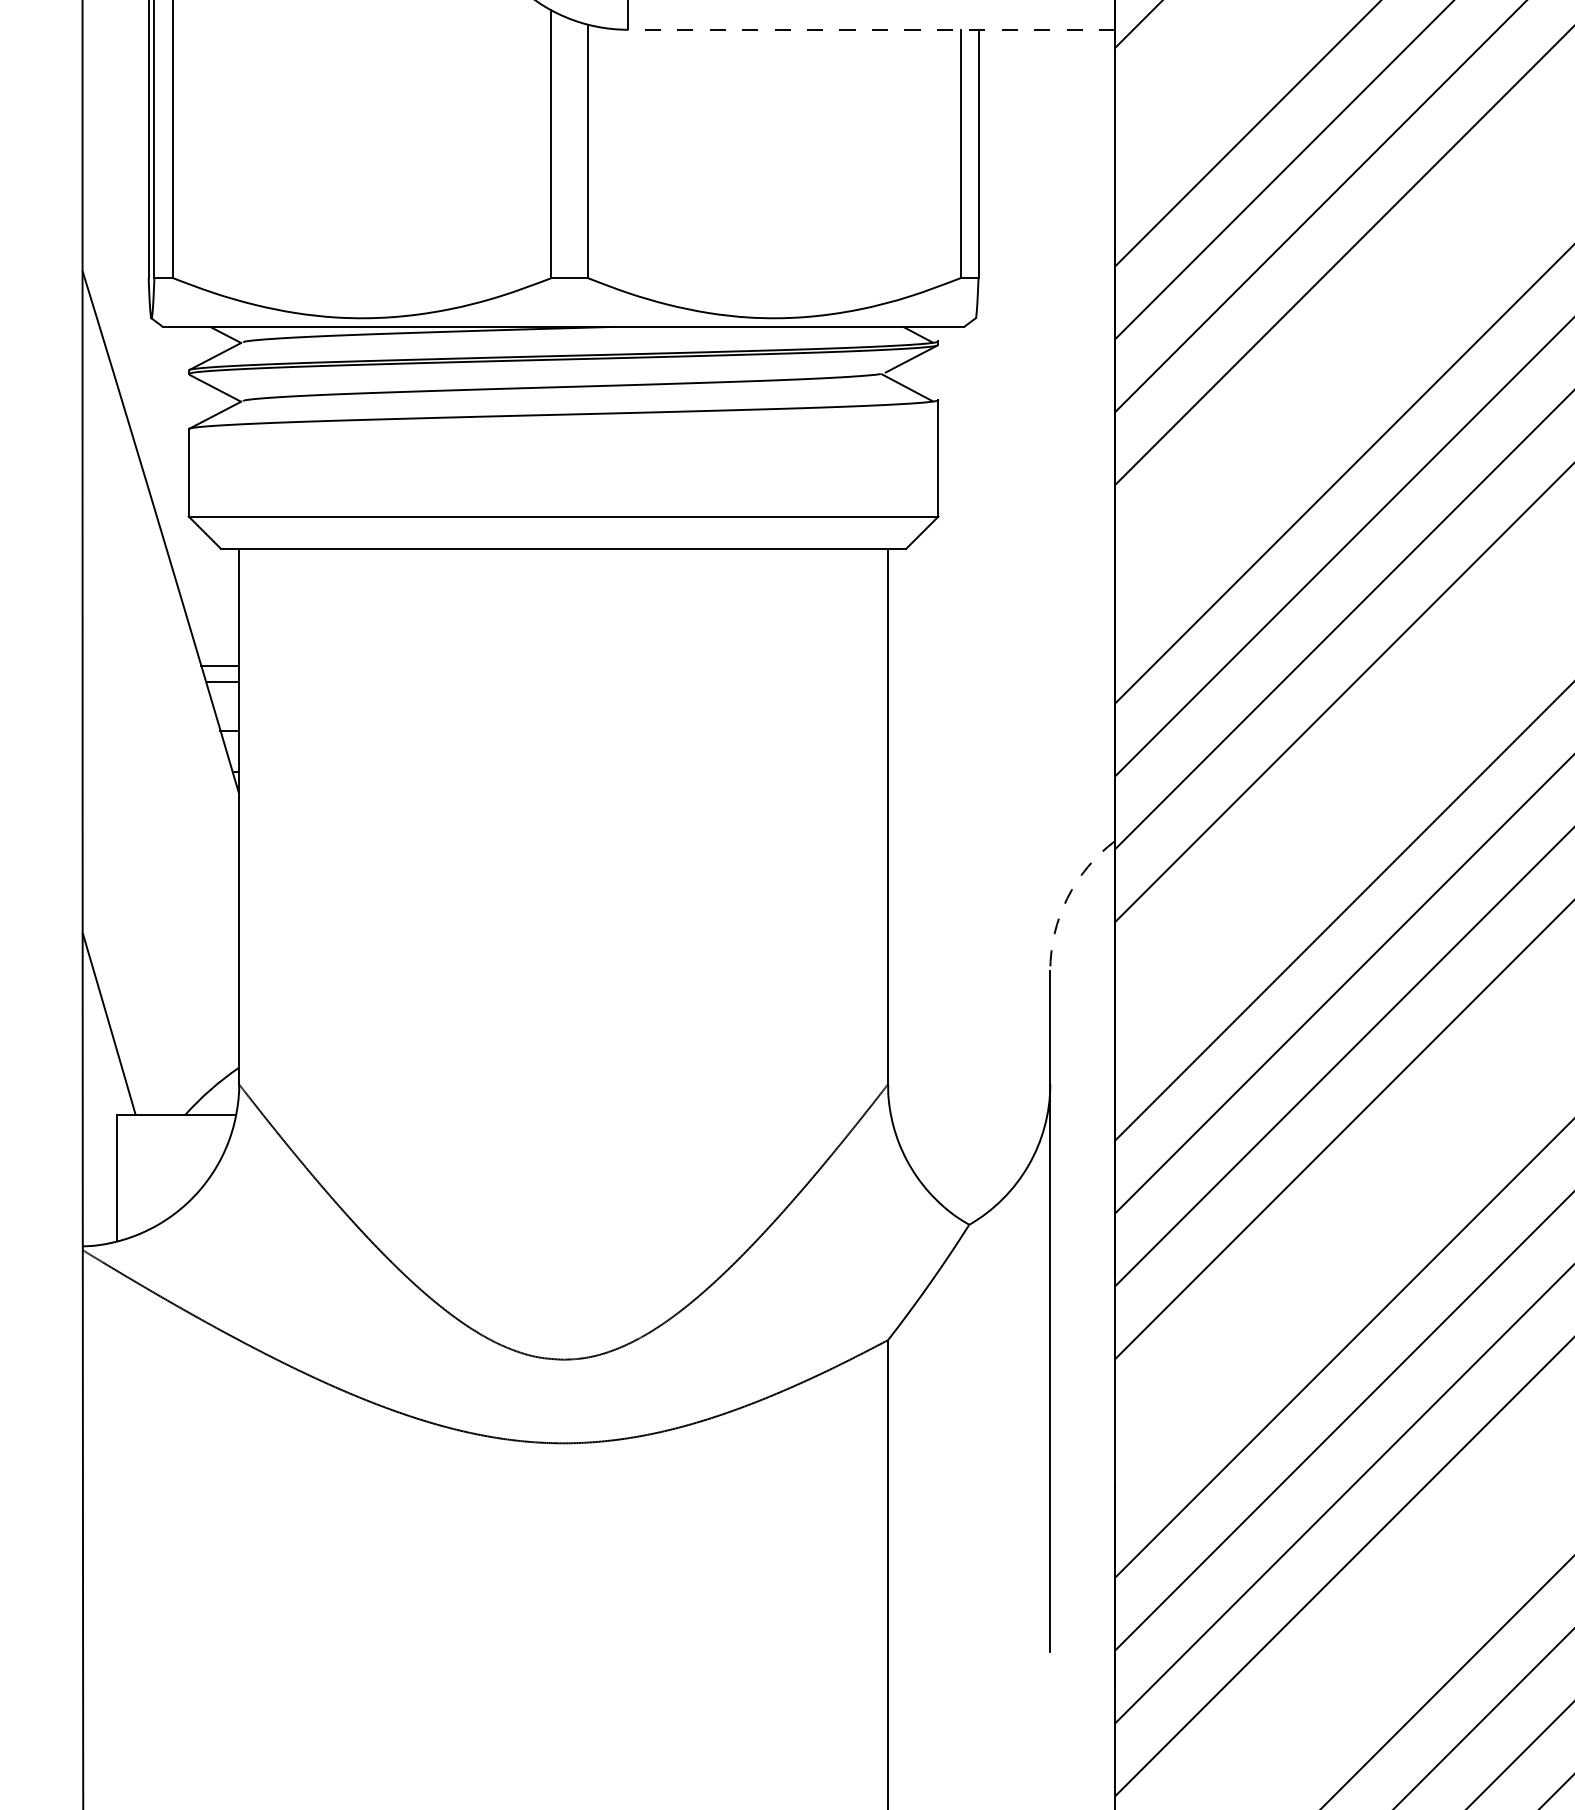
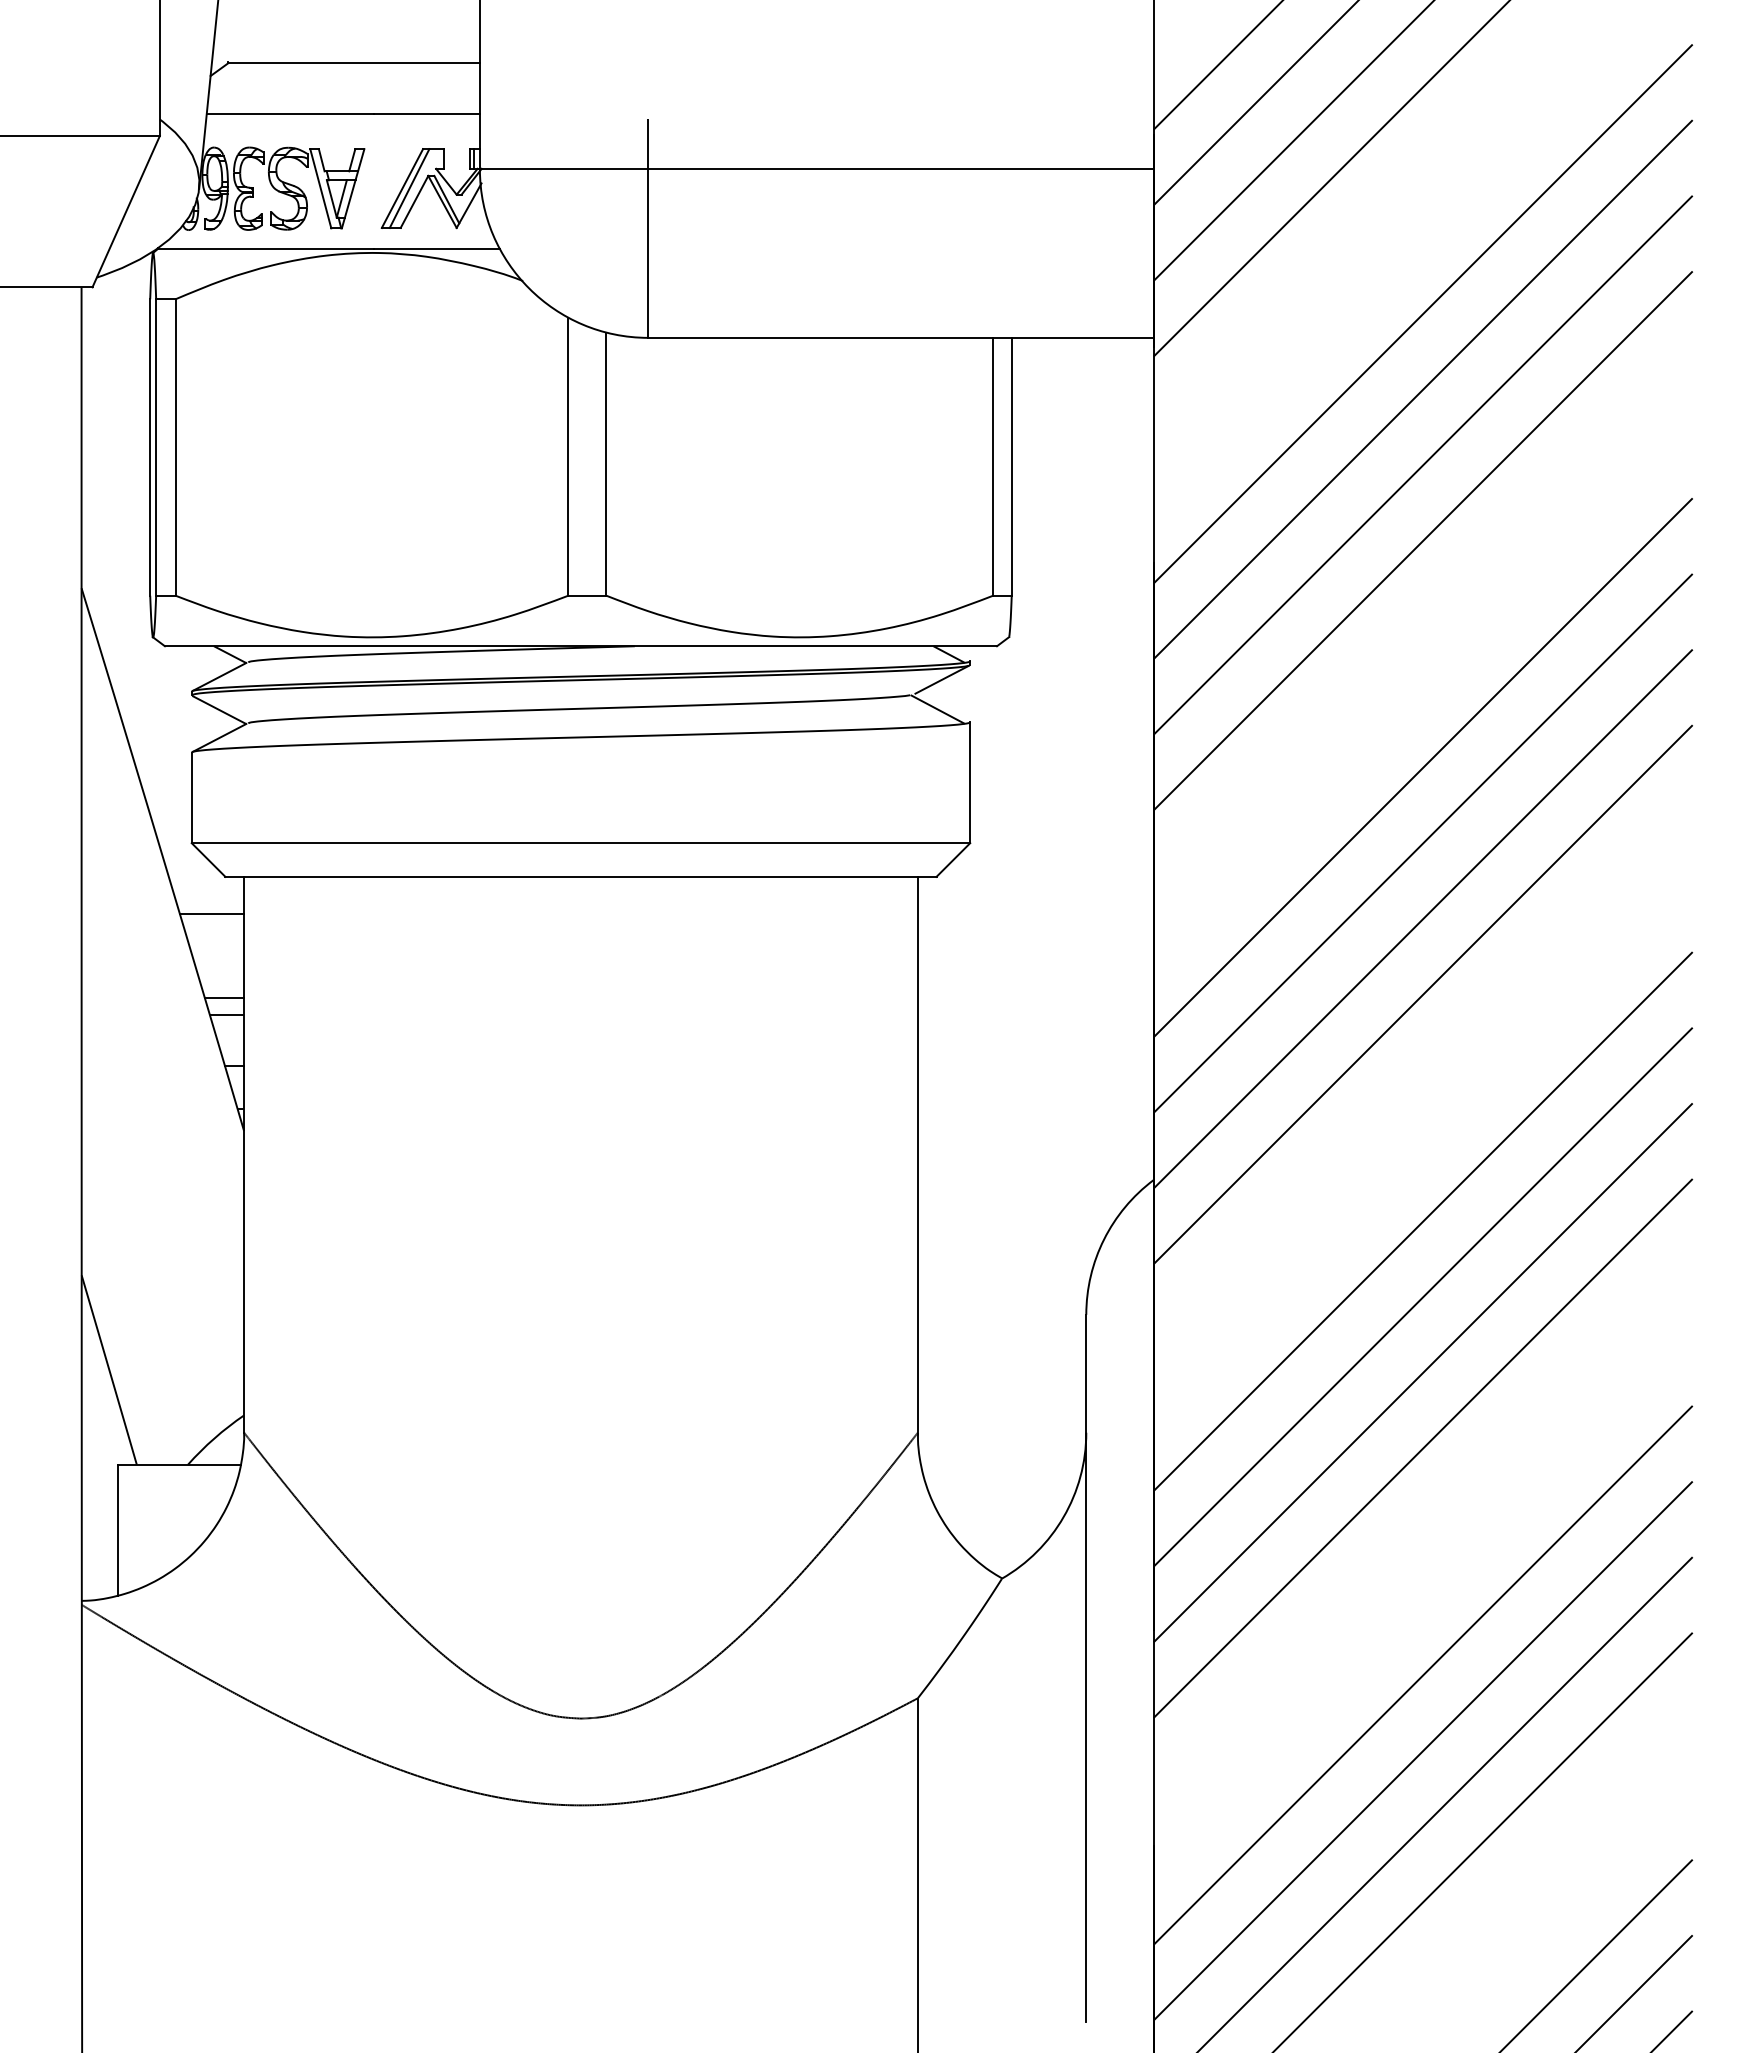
line: (872, 29) -> (901, 337), dashed -> solid
line: (207, 584) -> (211, 913), added
arc: (1067, 898) -> (1104, 1239), dashed -> solid

